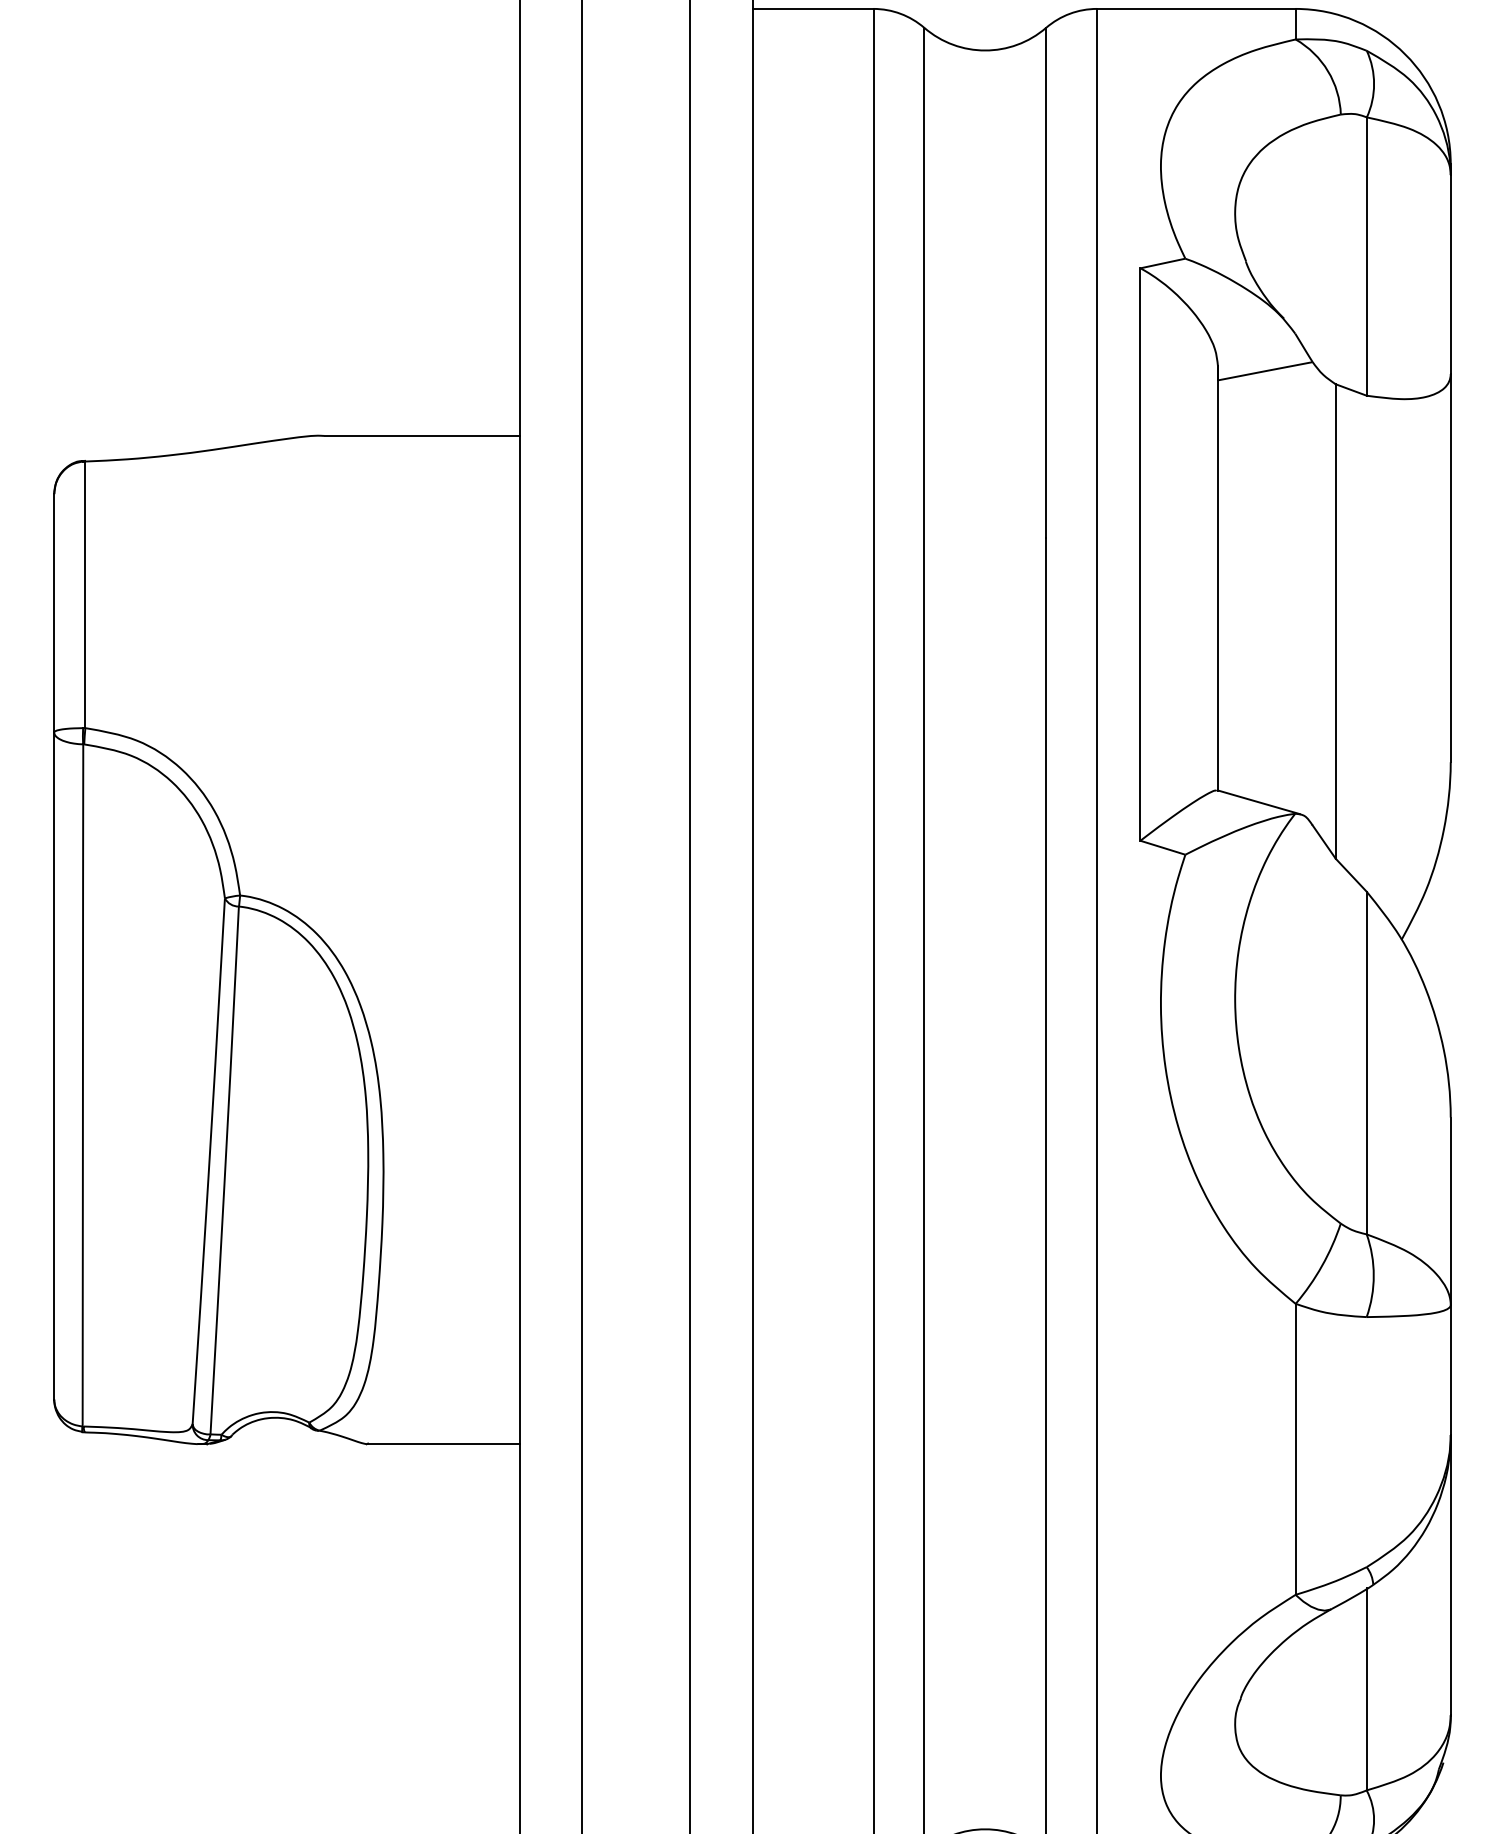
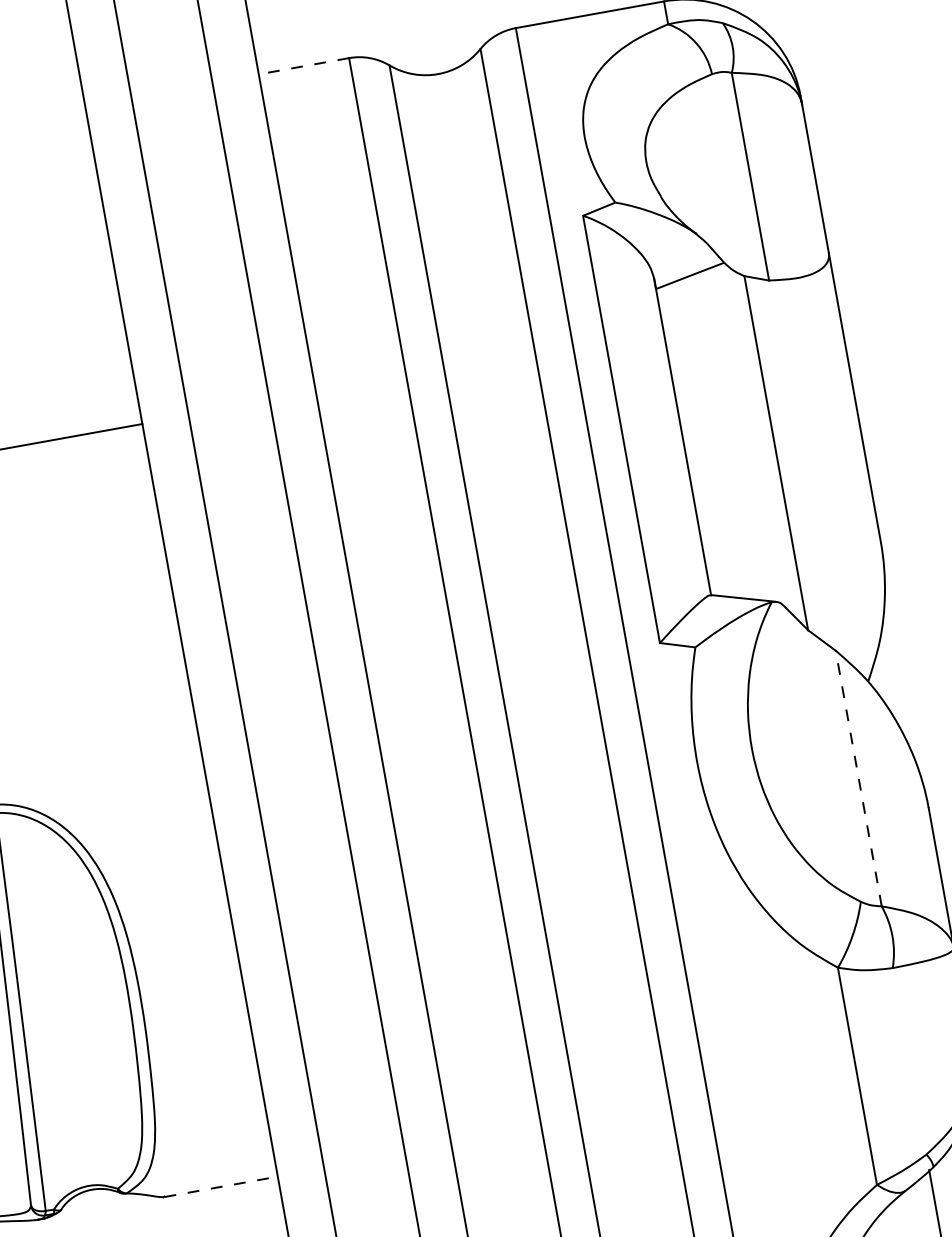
line: (813, 8) -> (304, 65), solid -> dashed
line: (1366, 1062) -> (858, 778), solid -> dashed
line: (443, 1444) -> (220, 1187), solid -> dashed

